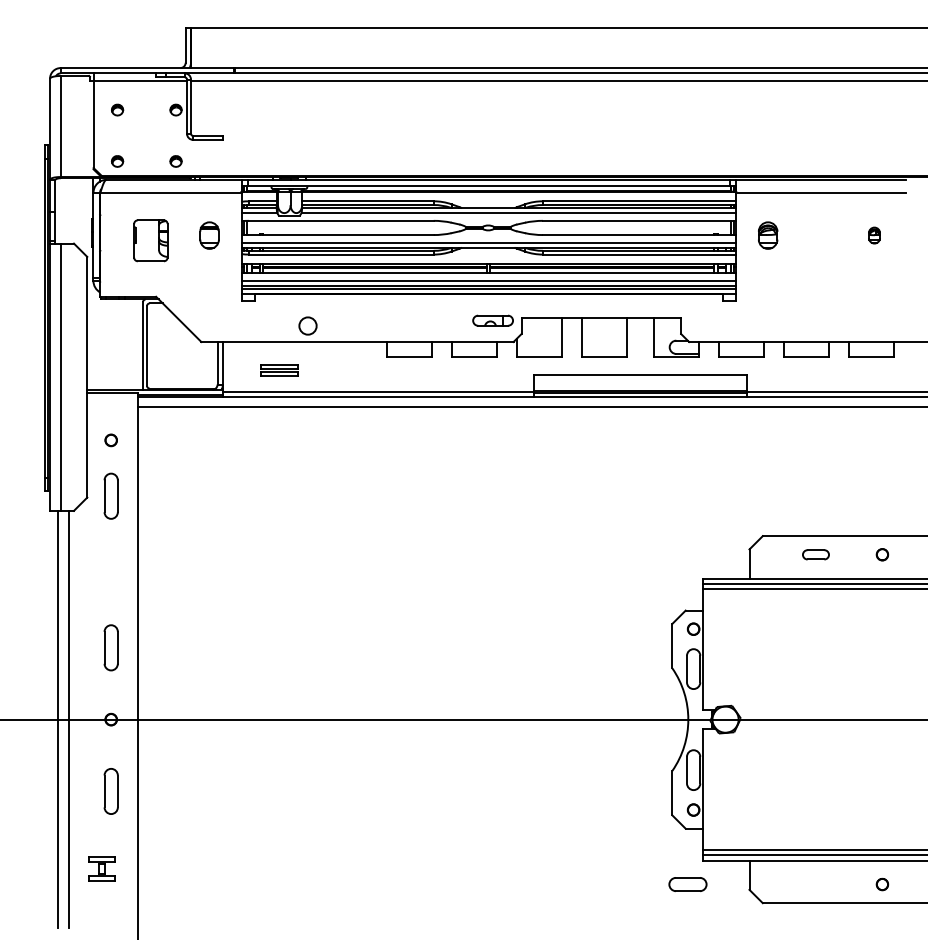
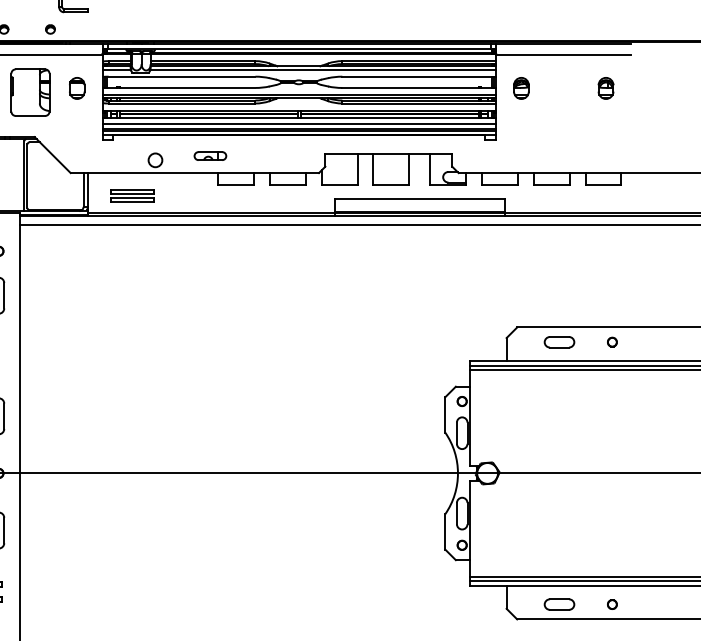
part: (874, 235) -> (606, 88), size x1.67
part: (150, 240) -> (30, 92), size x1.43
part: (492, 320) -> (209, 155), moved
part: (279, 370) -> (132, 195), size x1.43
part: (815, 554) -> (559, 342), size x1.43
part: (687, 884) -> (559, 604), moved

